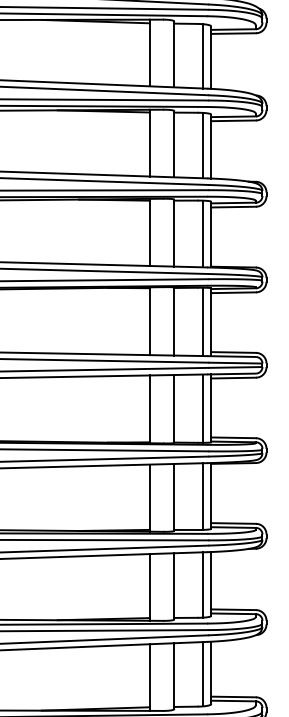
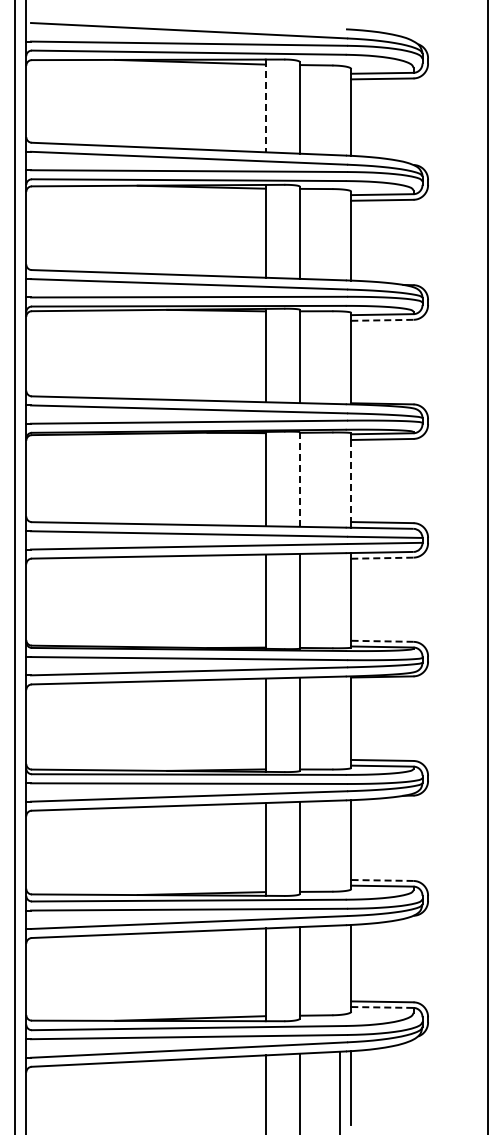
line: (149, 53) -> (265, 106), solid -> dashed
line: (202, 56) -> (339, 110), removed
line: (202, 145) -> (339, 234), removed
line: (233, 207) -> (382, 320), solid -> dashed
line: (202, 233) -> (339, 357), removed
line: (174, 321) -> (299, 479), solid -> dashed
line: (202, 321) -> (339, 479), removed
line: (211, 322) -> (351, 481), solid -> dashed
line: (233, 378) -> (382, 558), solid -> dashed
line: (202, 408) -> (339, 600), removed
line: (232, 437) -> (381, 641), solid -> dashed
line: (202, 496) -> (339, 722), removed
line: (202, 584) -> (339, 845), removed
line: (232, 609) -> (381, 880), solid -> dashed
line: (202, 673) -> (339, 969), removed
line: (233, 701) -> (382, 1007), solid -> dashed

